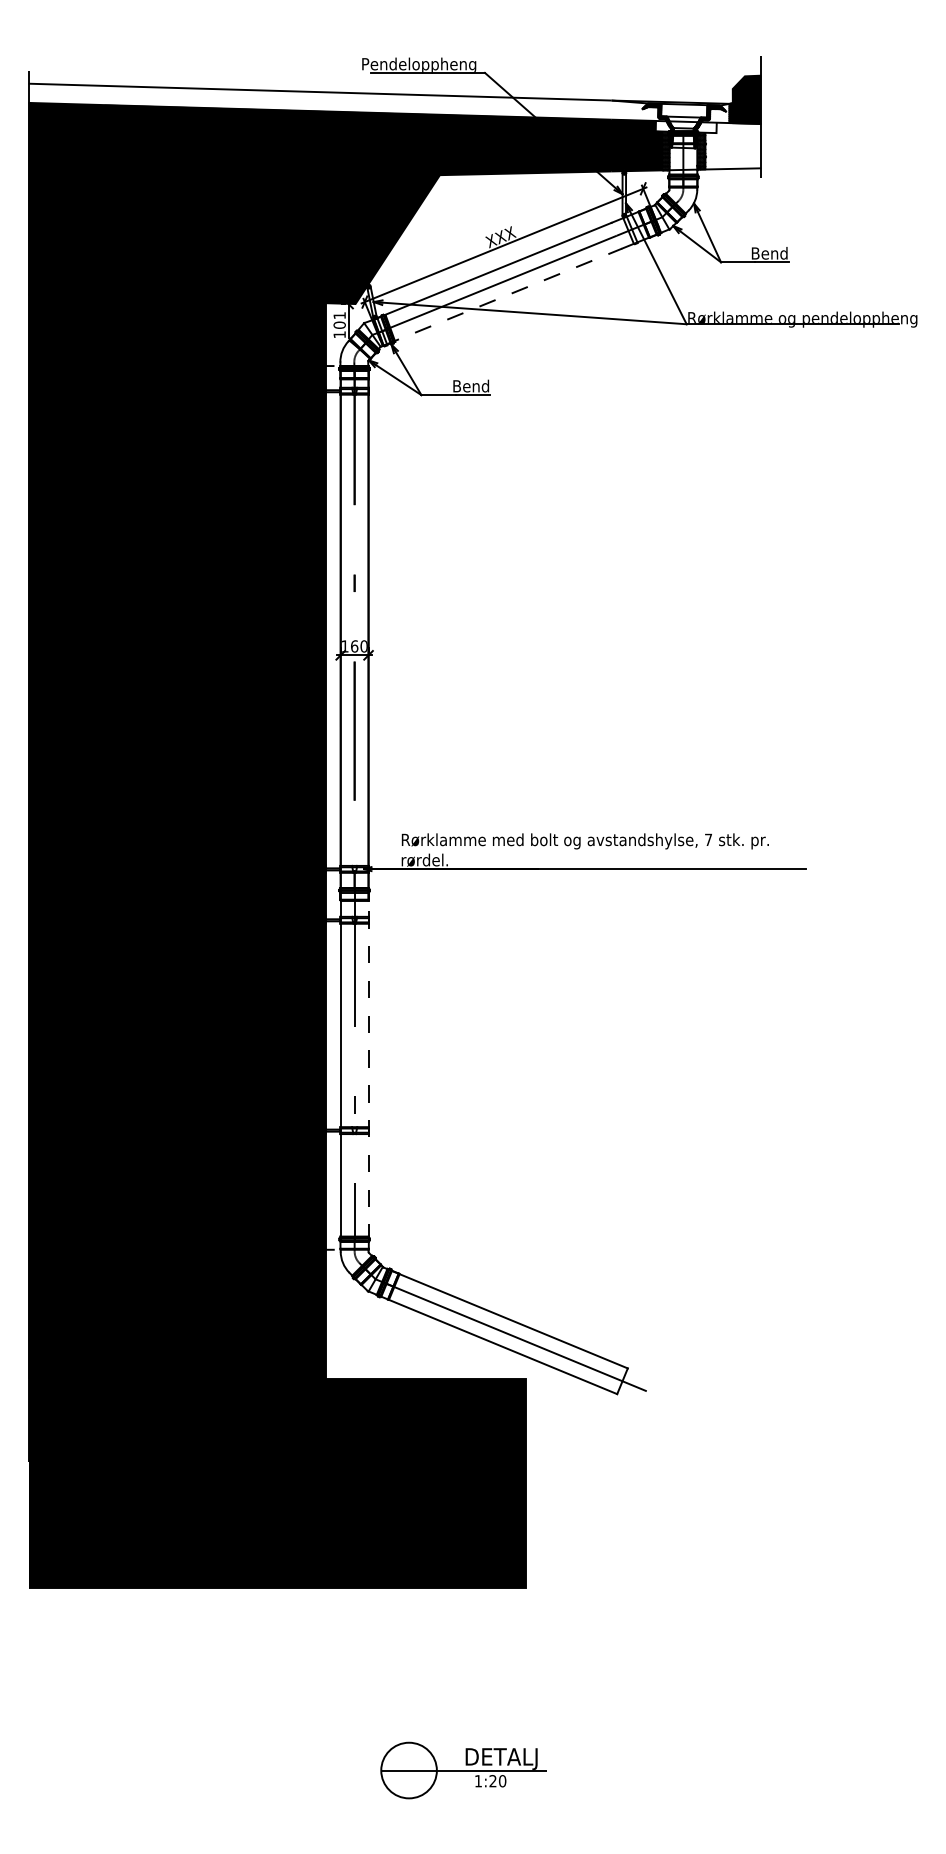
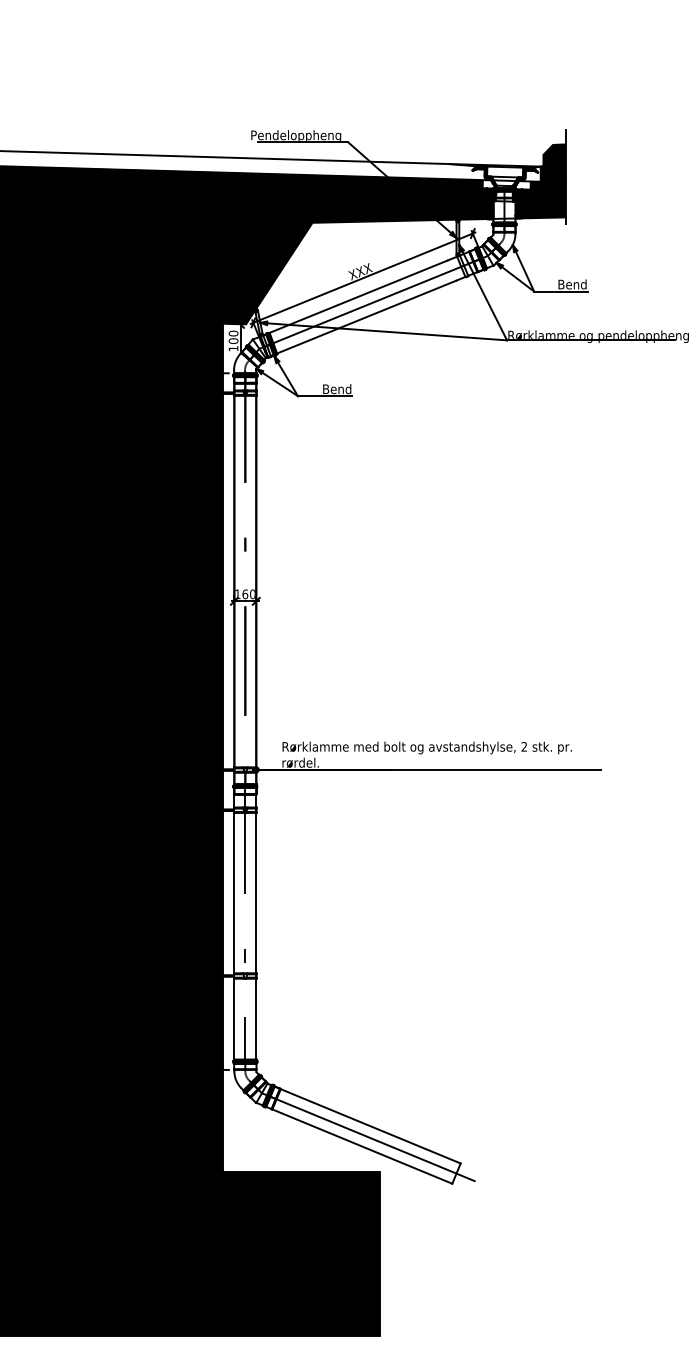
fill: (733, 145) -> (543, 199), added
line: (502, 297) -> (361, 319), dashed -> solid
text: (339, 315) -> (233, 333), 101 -> 100
text: (708, 839) -> (524, 746), 7 -> 2
line: (368, 1070) -> (256, 928), dashed -> solid

